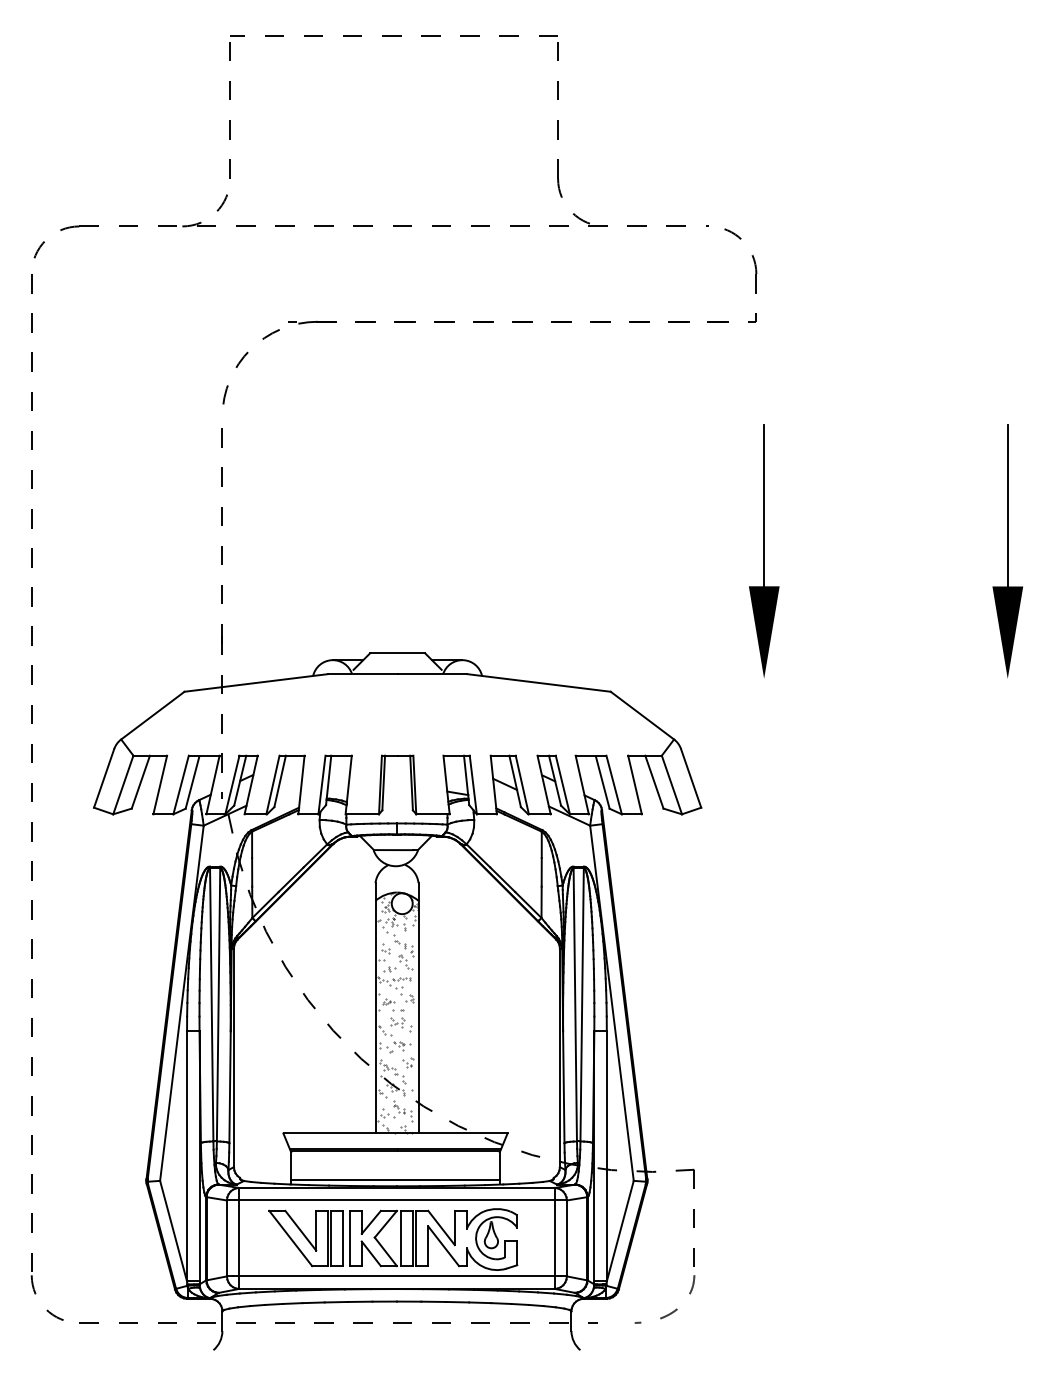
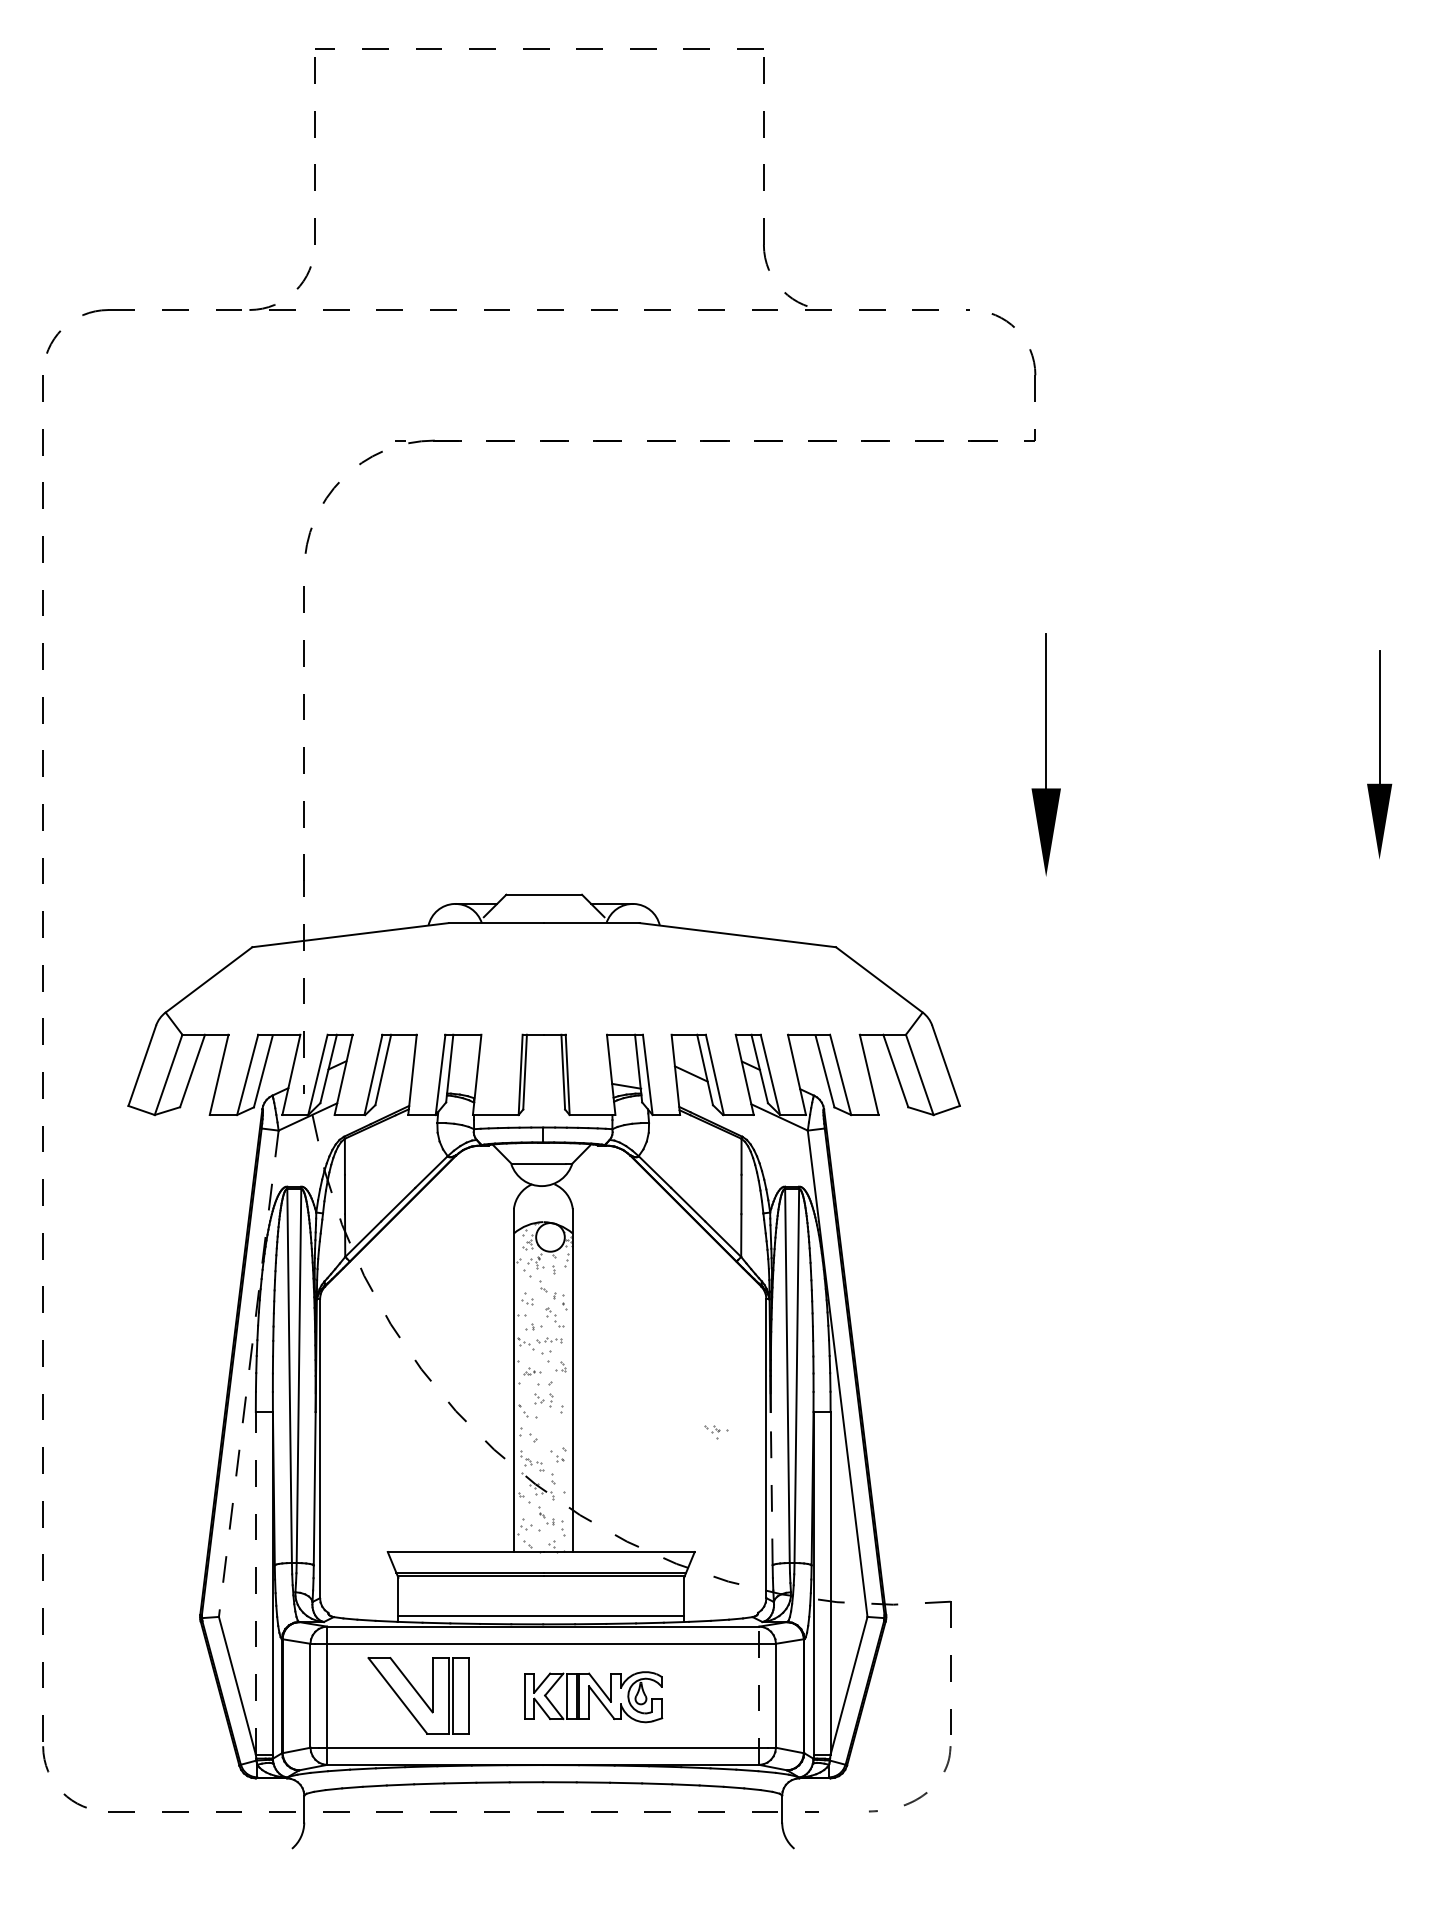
part: (764, 551) -> (1046, 754), size x0.7
part: (1007, 551) -> (1379, 754), size x0.6
line: (181, 1003) -> (248, 1373), solid -> dashed
part: (402, 1046) -> (716, 1432), moved
line: (563, 1087) -> (771, 1488), solid -> dashed
line: (186, 1155) -> (255, 1582), solid -> dashed
part: (433, 1238) -> (593, 1696), size x0.6
line: (554, 1238) -> (759, 1695), solid -> dashed

